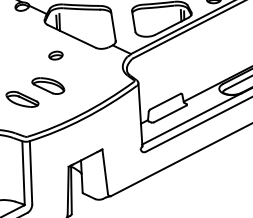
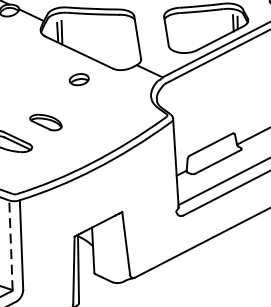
part: (55, 55) -> (78, 79), moved
part: (48, 85) -> (46, 121), size x0.7
line: (23, 173) -> (10, 245), solid -> dashed

